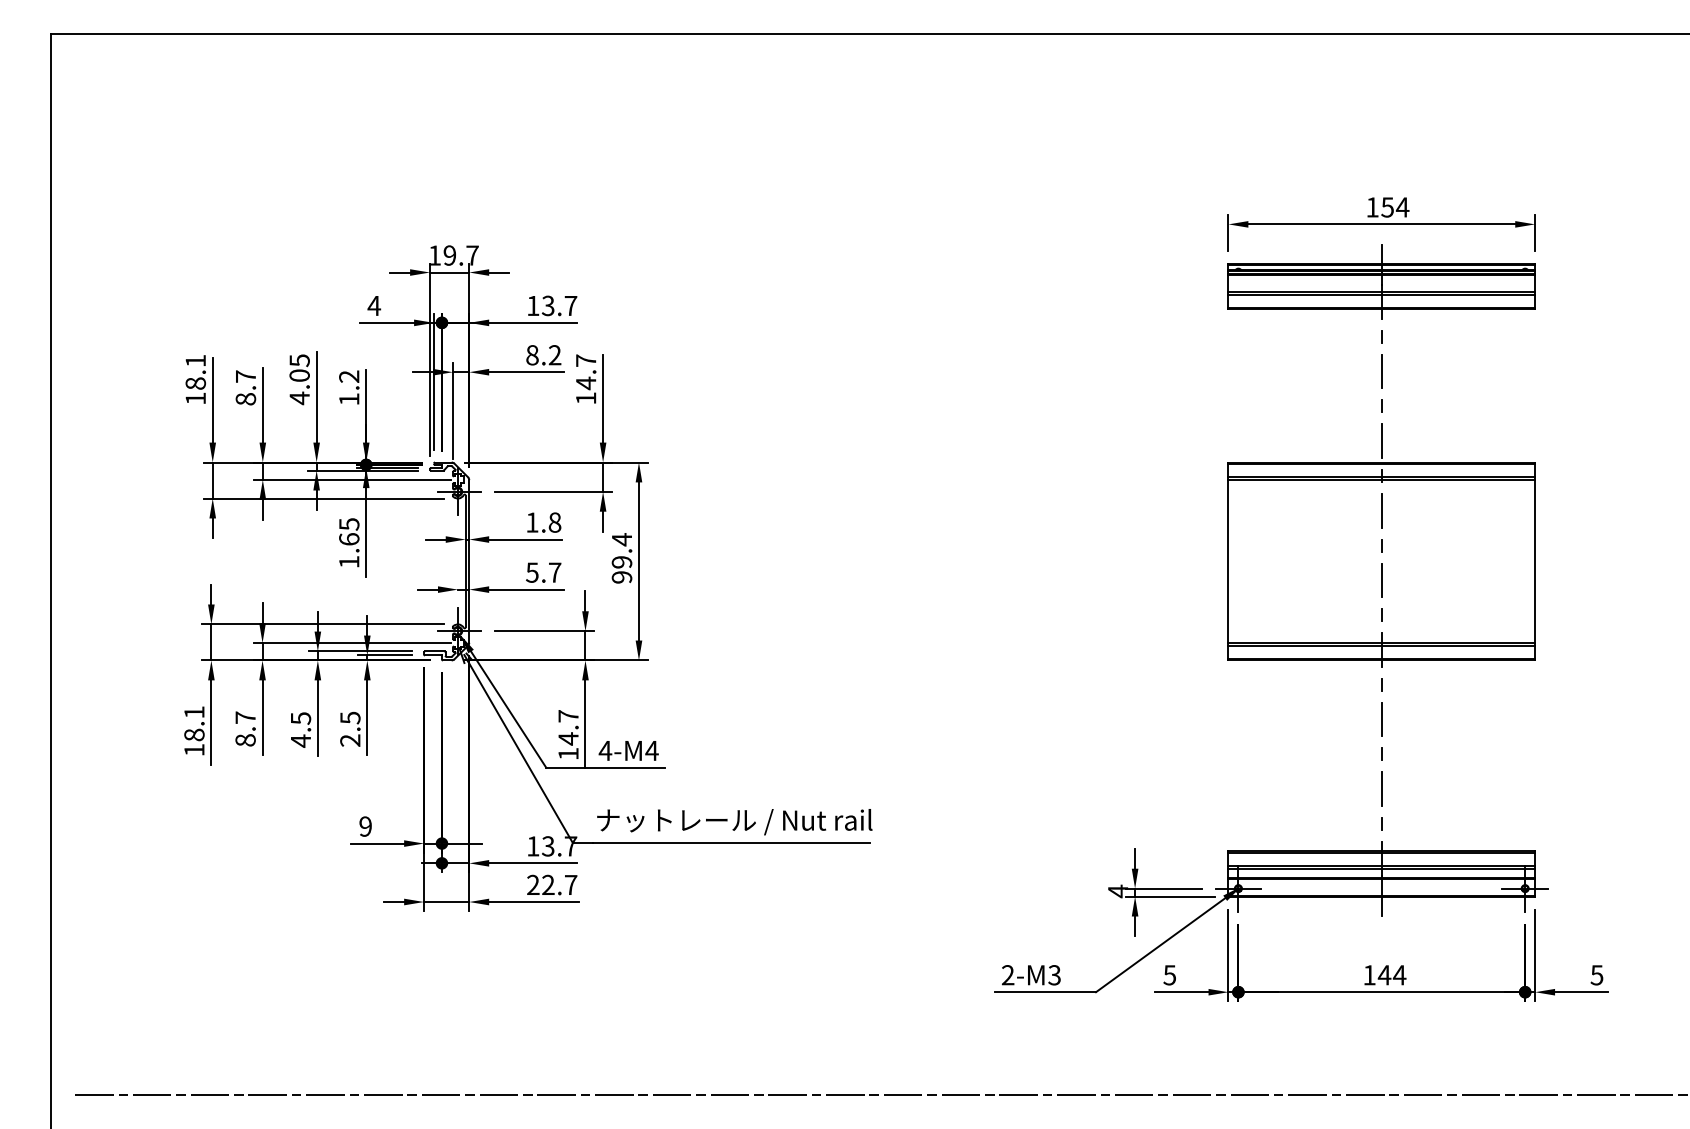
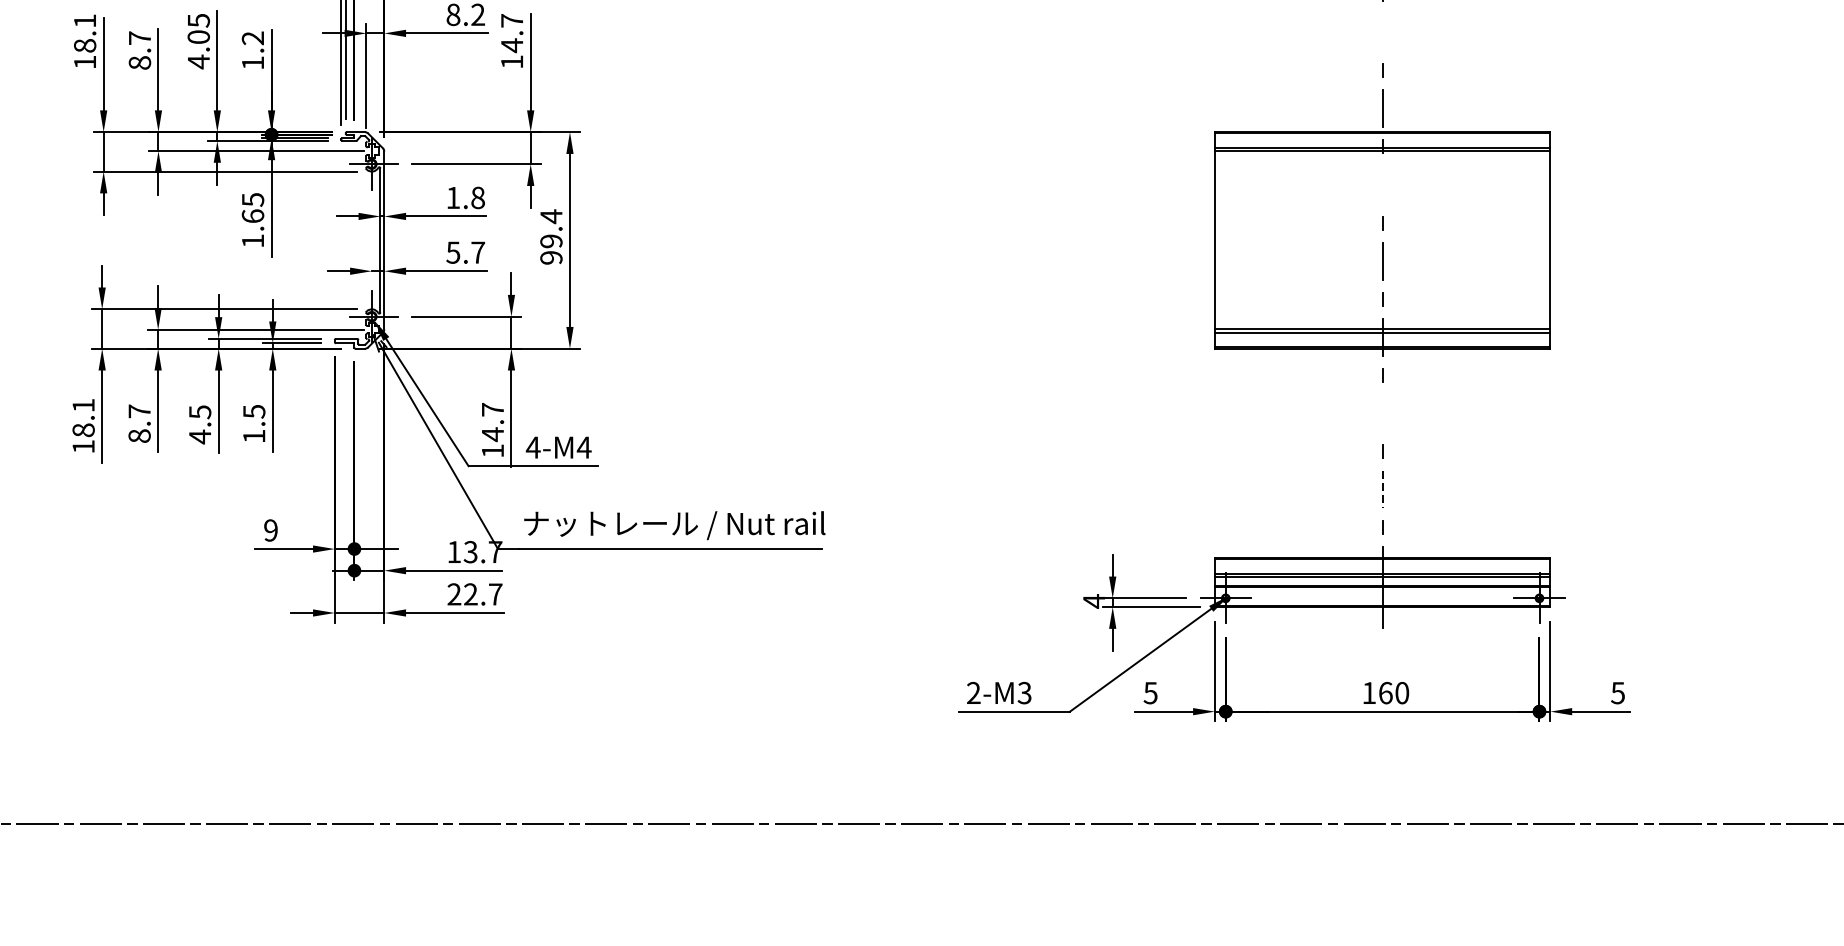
line: (1381, 371) -> (1382, 32), removed
line: (1381, 510) -> (1382, 184), removed
line: (1381, 719) -> (1382, 413), removed
text: (350, 740) -> (254, 436), 2.5 -> 1.5
line: (1381, 789) -> (1382, 489), solid -> dashed
text: (1391, 975) -> (1393, 693), 144 -> 160

